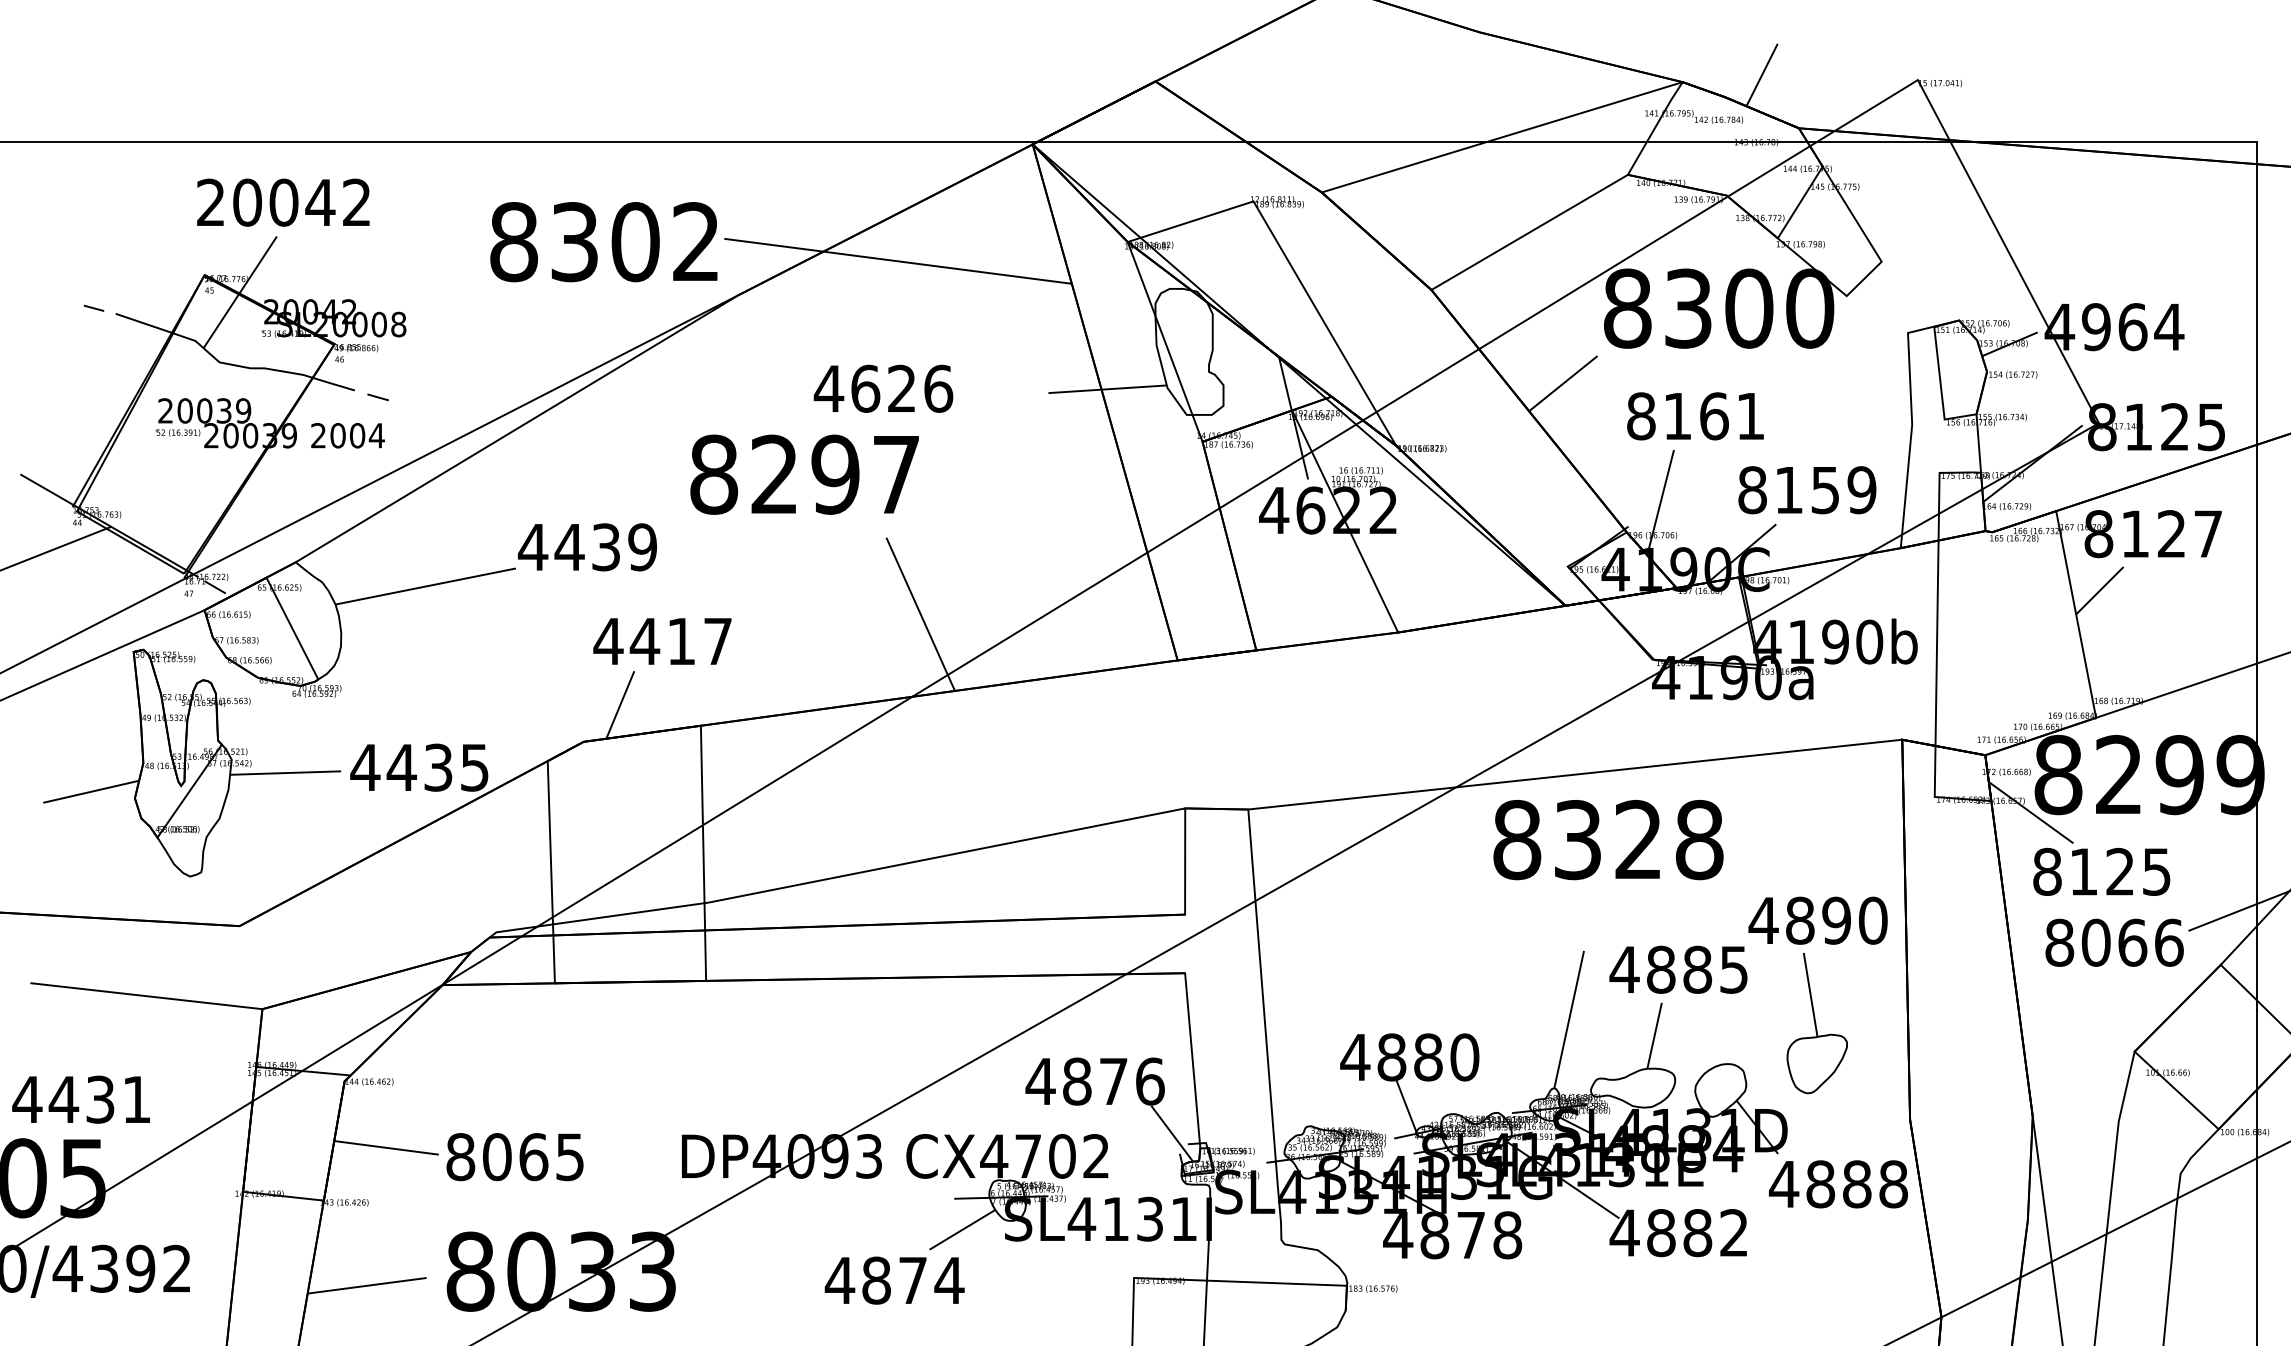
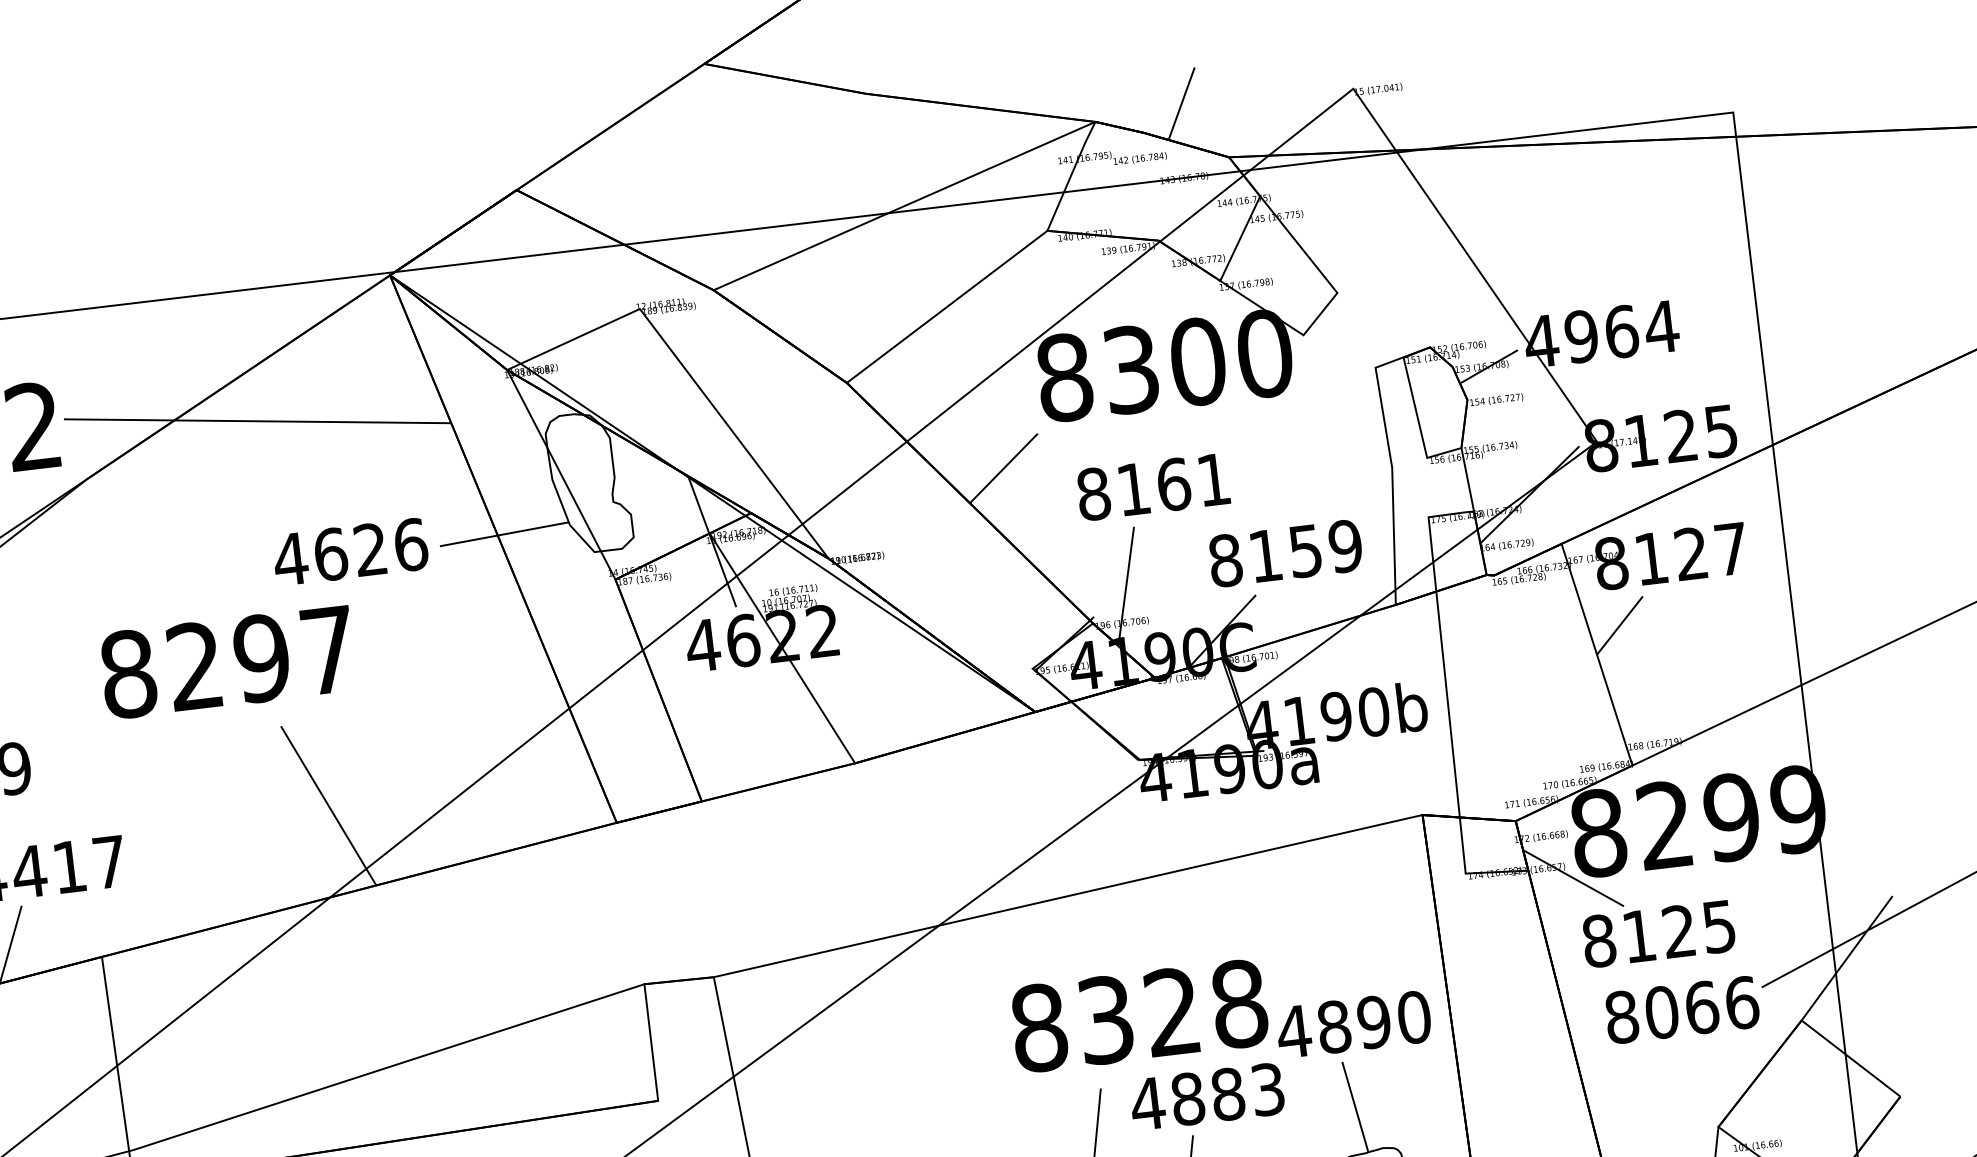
text: (883, 388) -> (350, 551), moved
text: (804, 474) -> (227, 662), moved
text: (1608, 840) -> (1139, 1016), moved
text: (1734, 969) -> (1268, 1089), 4885 -> 4883

